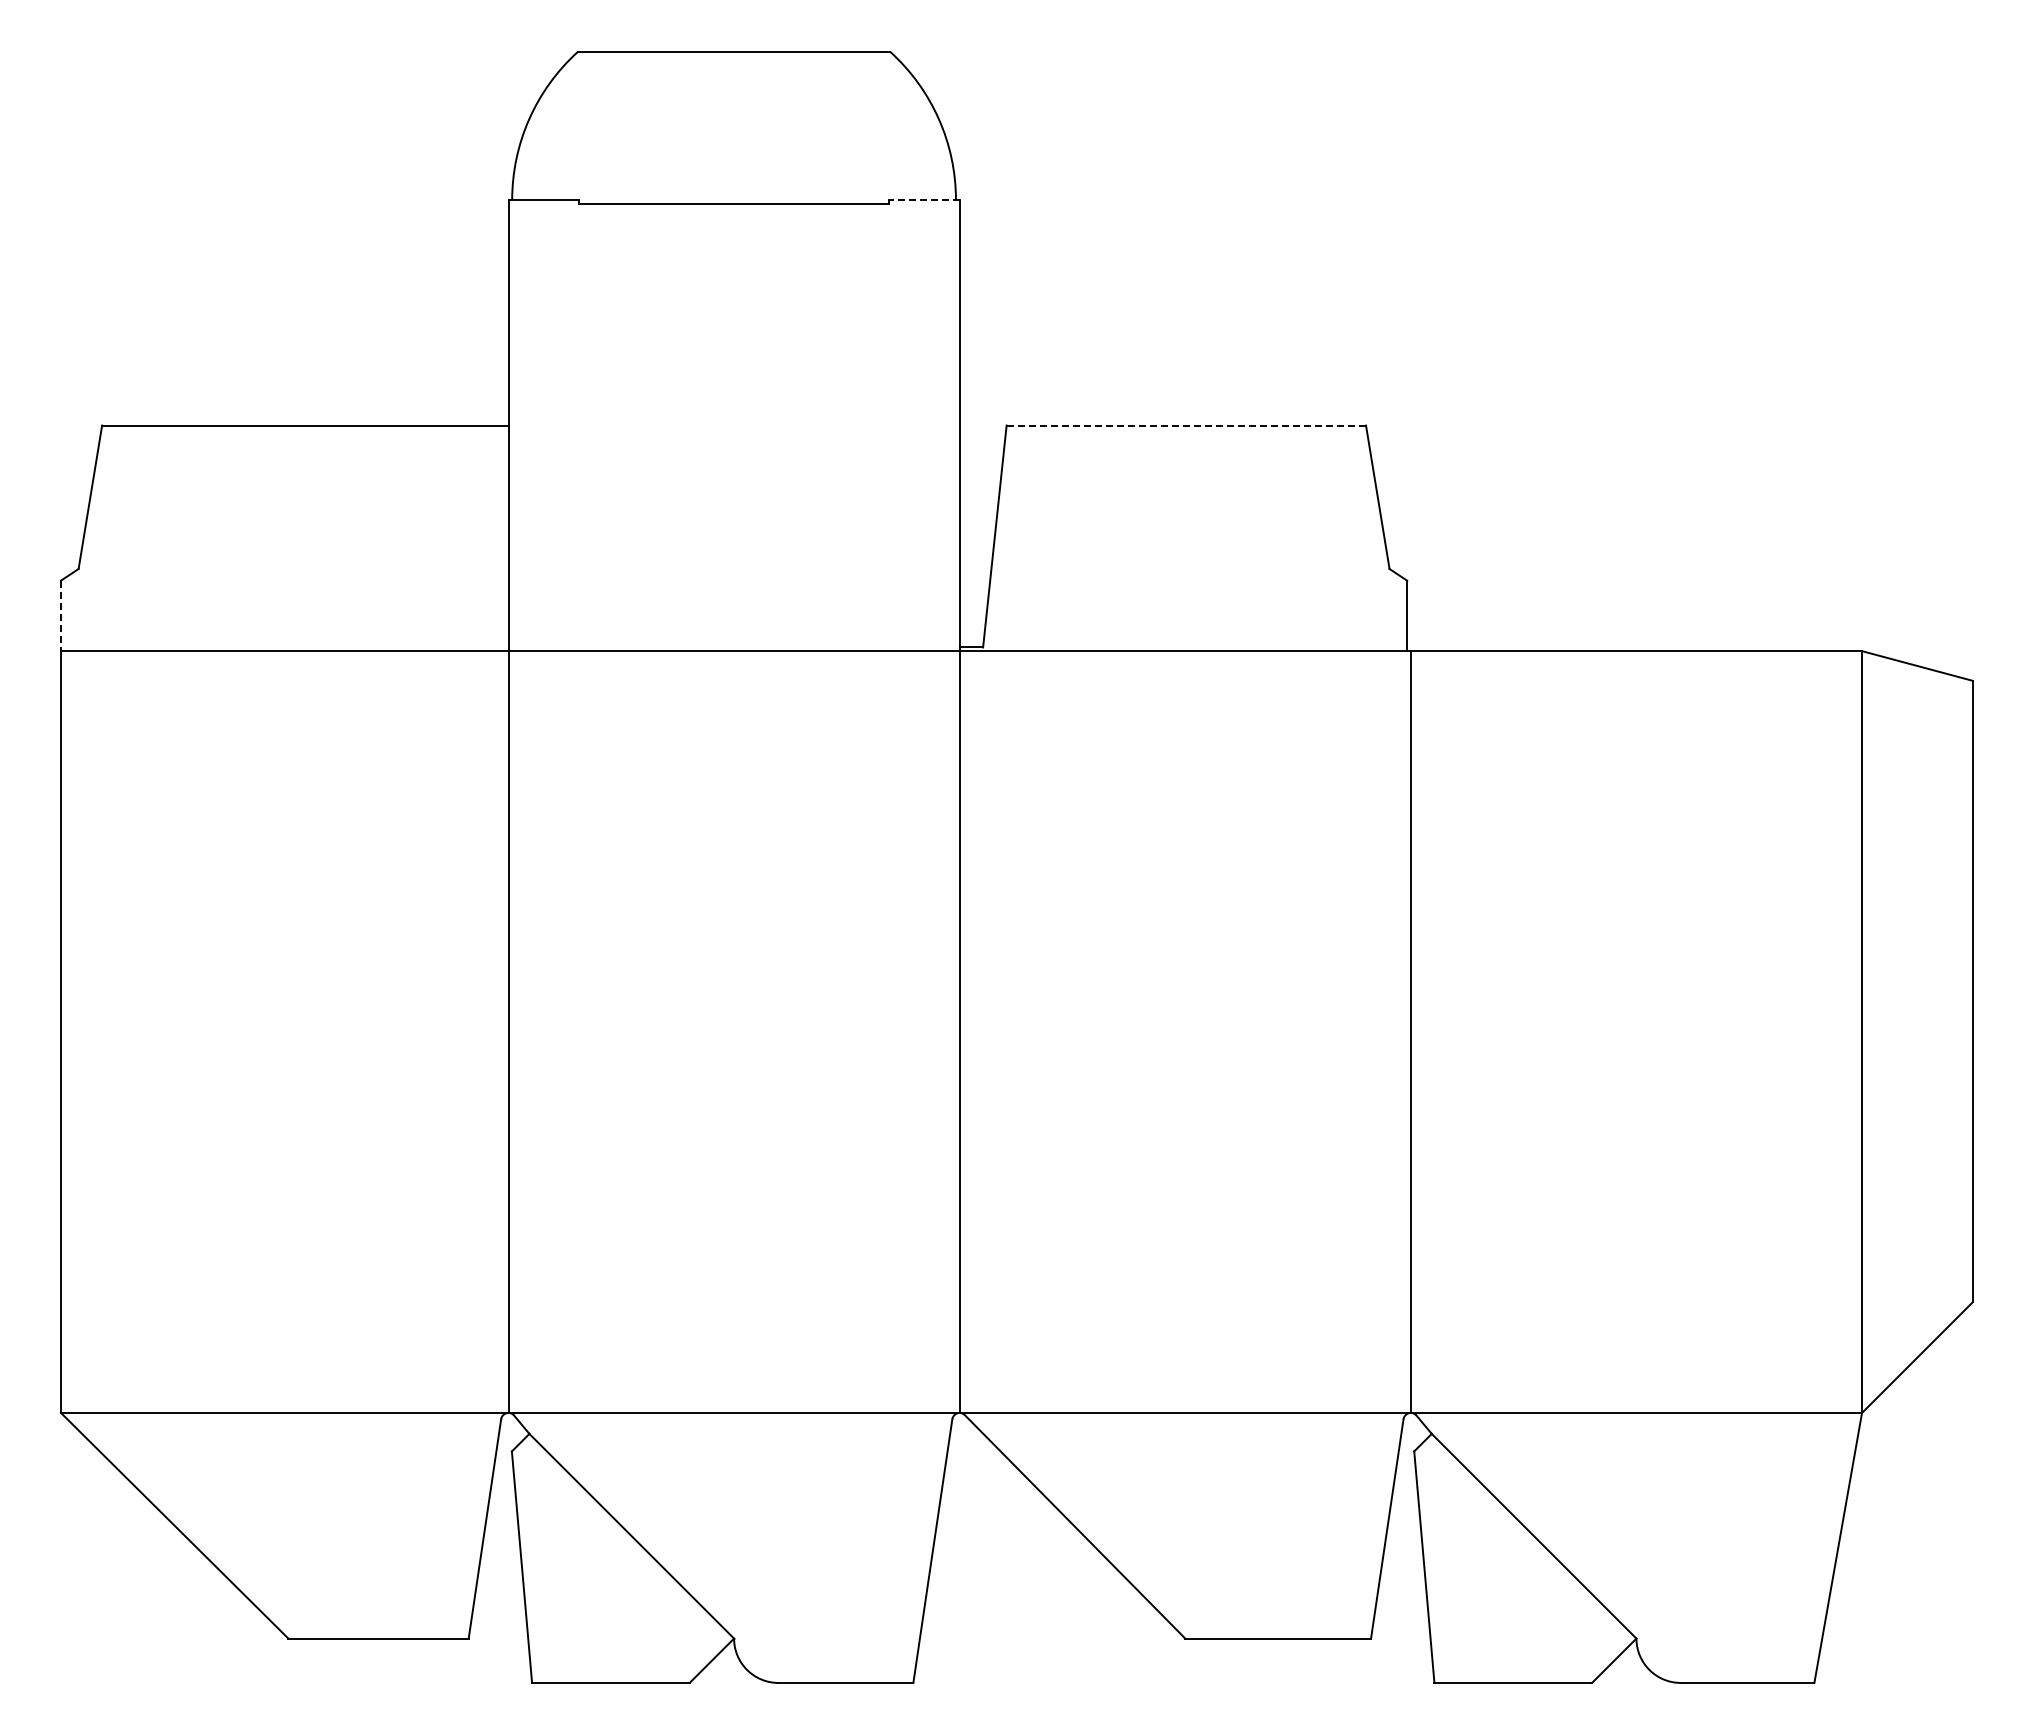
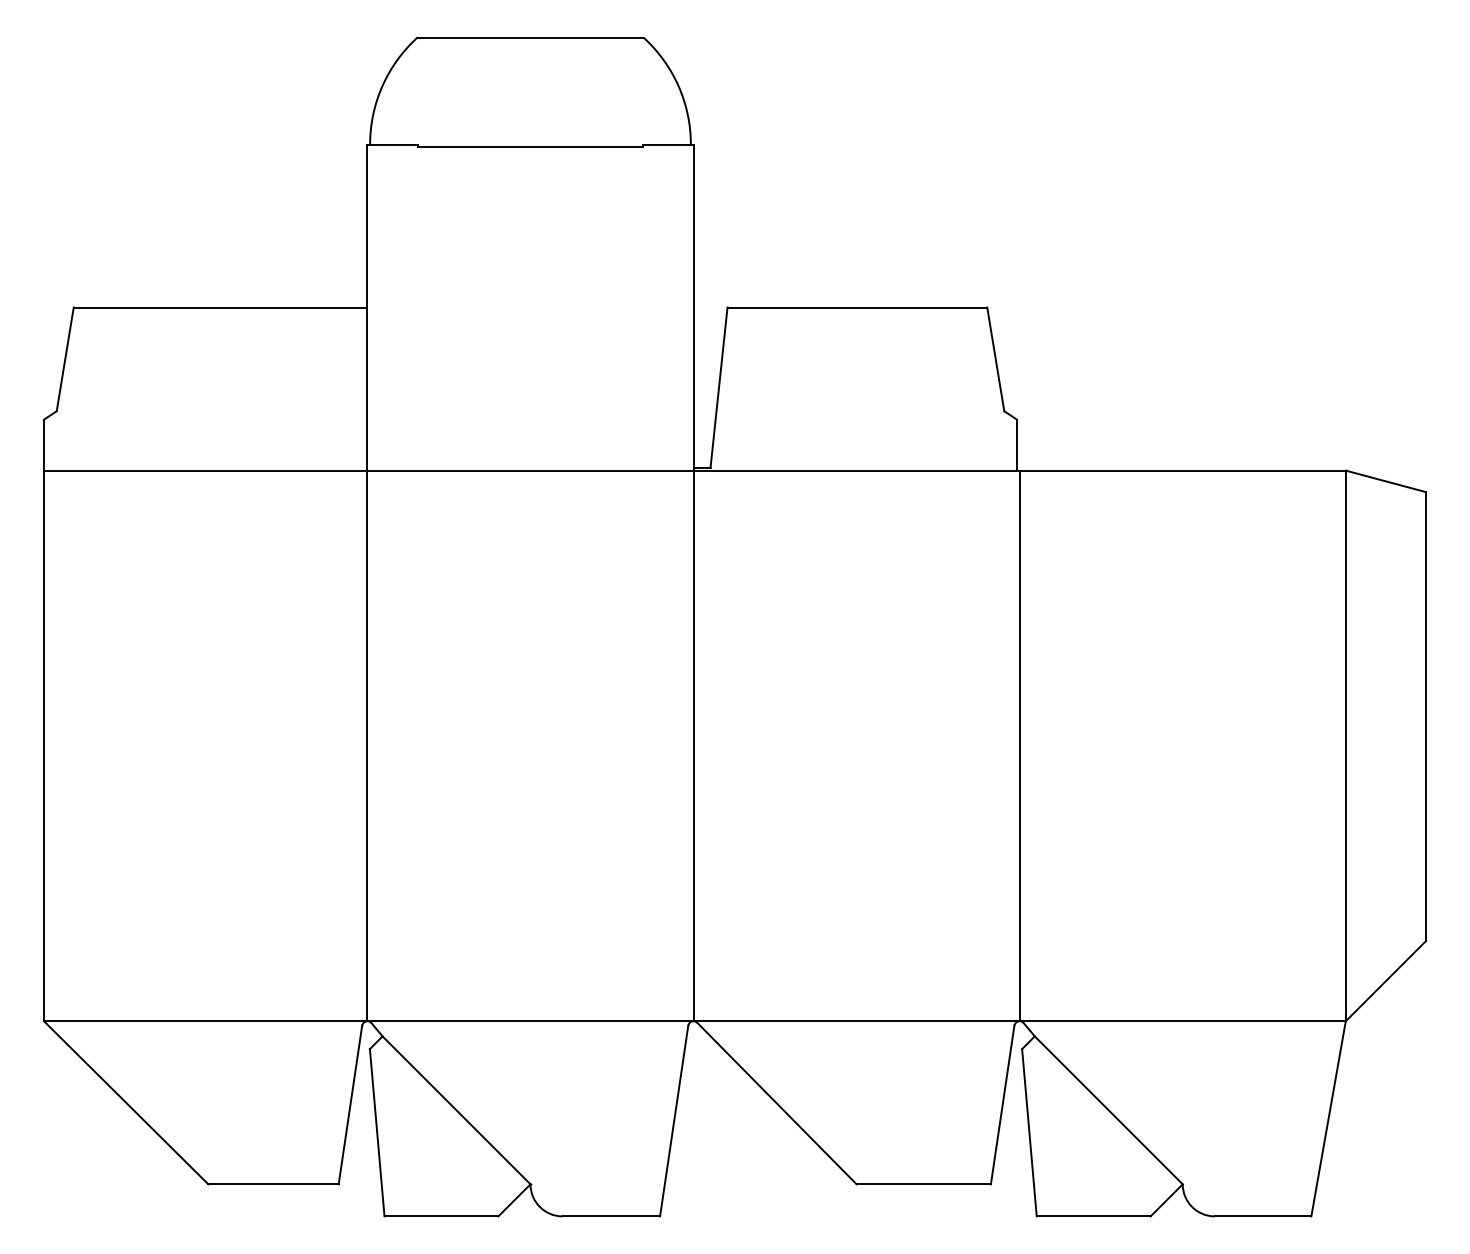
line: (923, 199) -> (667, 144), dashed -> solid
line: (1186, 425) -> (857, 307), dashed -> solid
line: (61, 616) -> (44, 445), dashed -> solid

